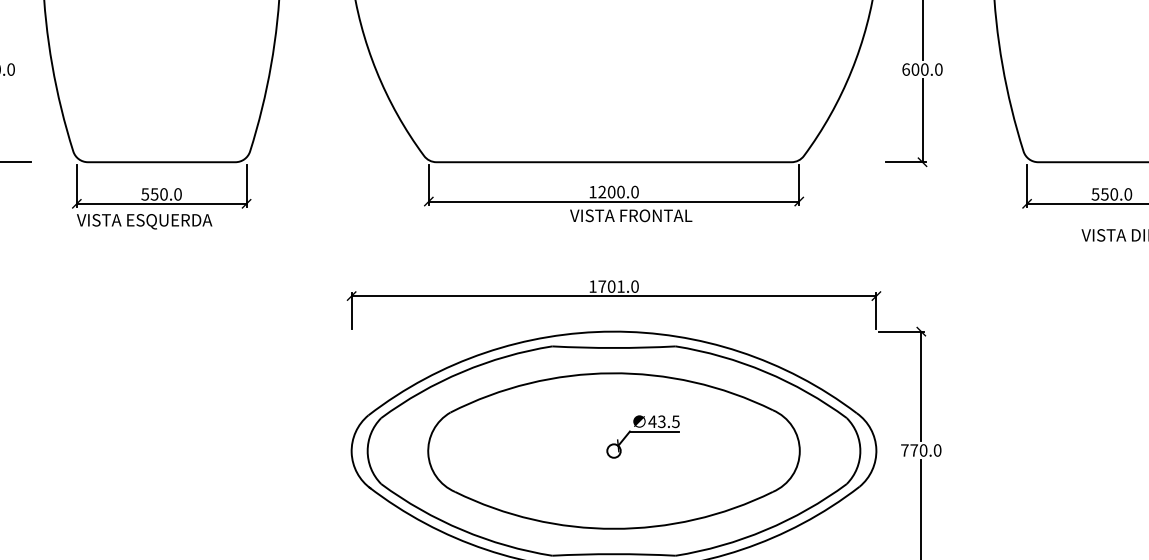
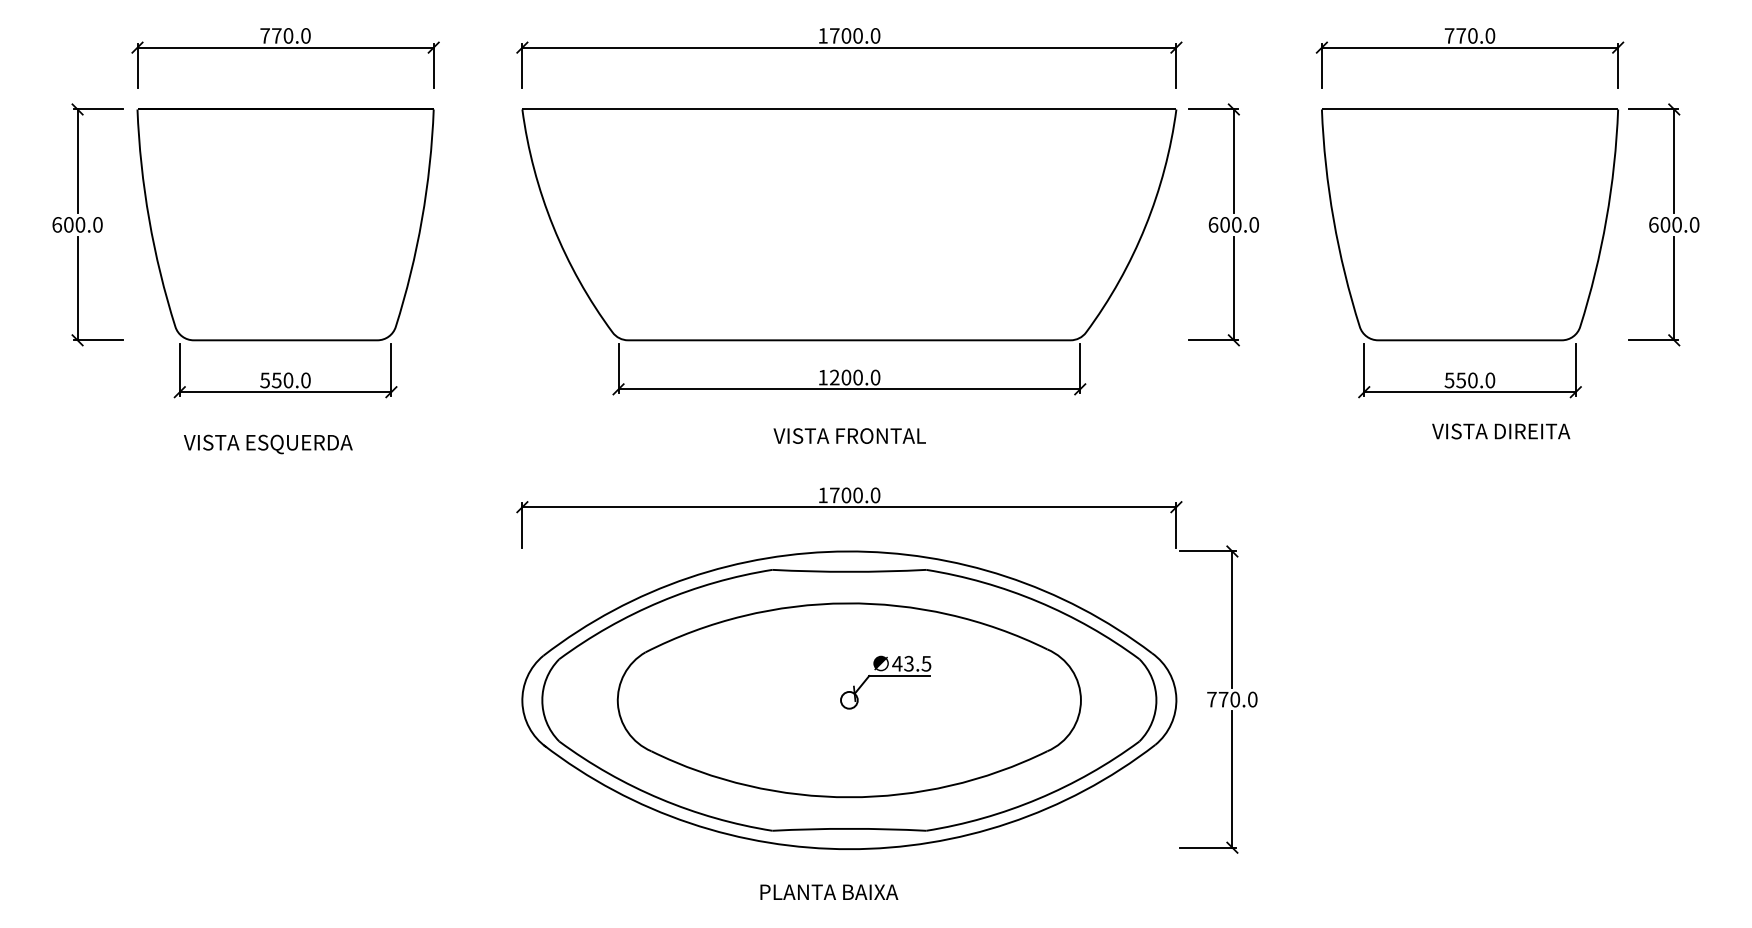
text: (630, 215) -> (849, 435), moved
text: (144, 221) -> (268, 444), moved
text: (620, 286) -> (857, 495), 1701.0 -> 1700.0

